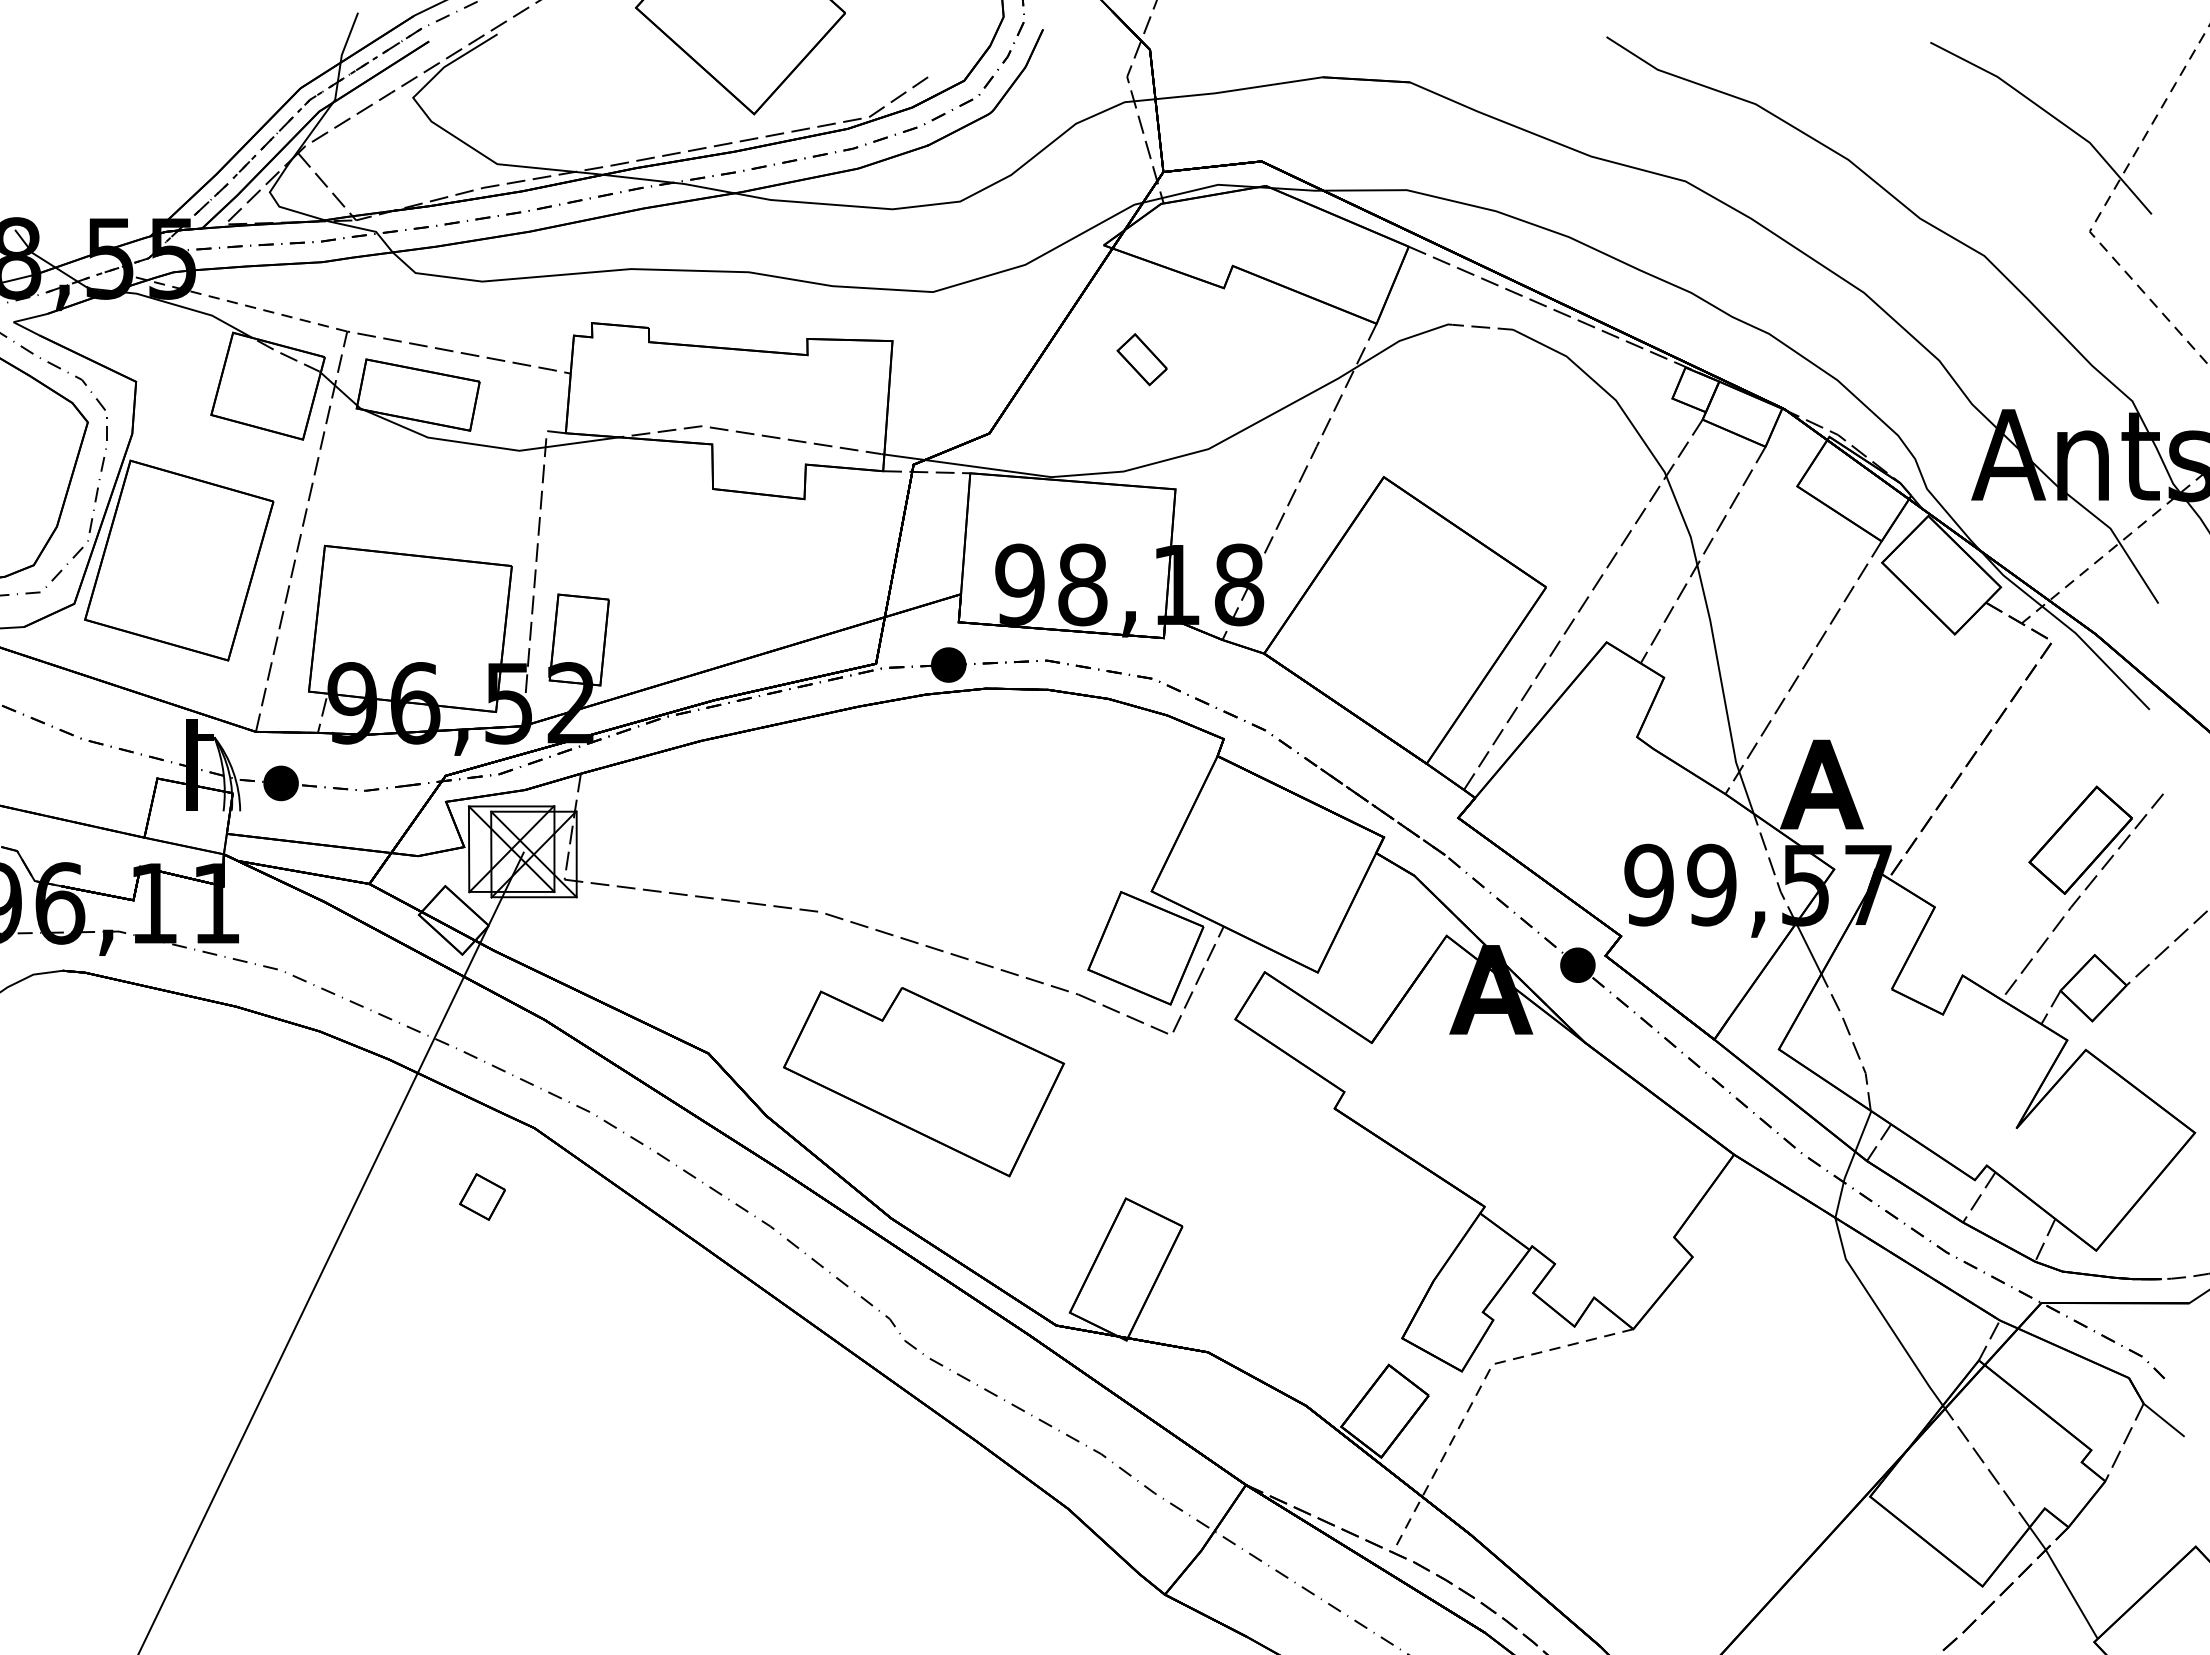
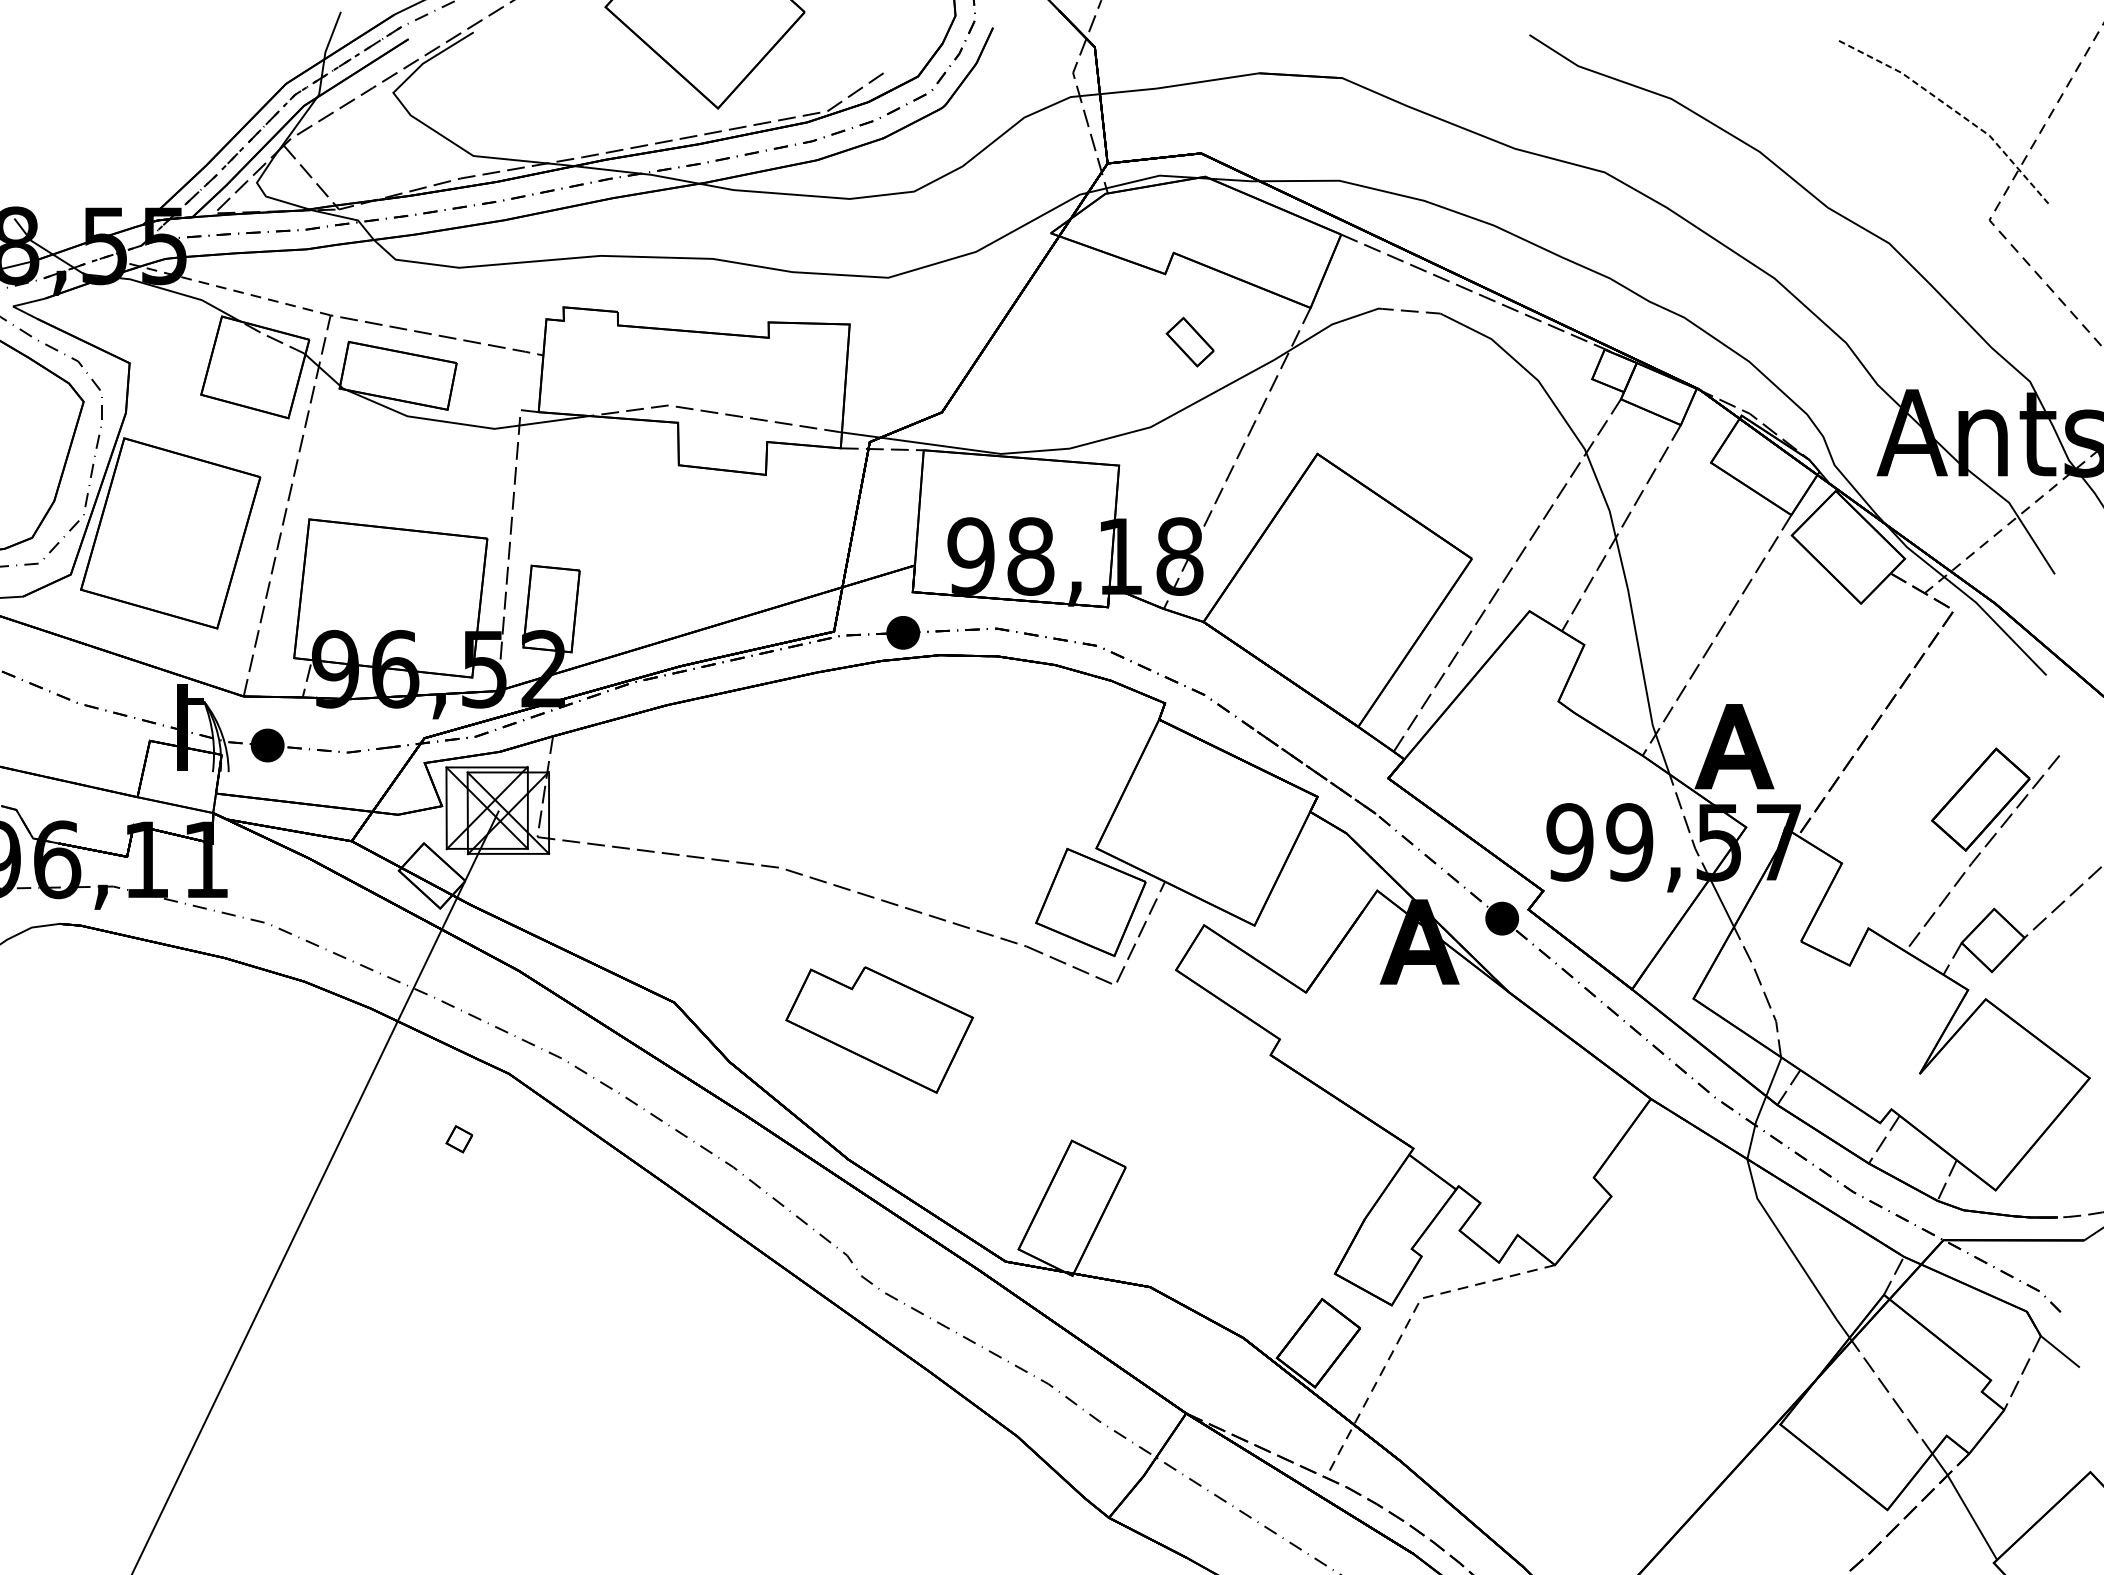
line: (2050, 115) -> (1952, 109), solid -> dashed
part: (1141, 359) -> (1189, 341), moved
part: (923, 1082) -> (879, 1030), size x0.7
part: (482, 1196) -> (459, 1138), size x0.6

